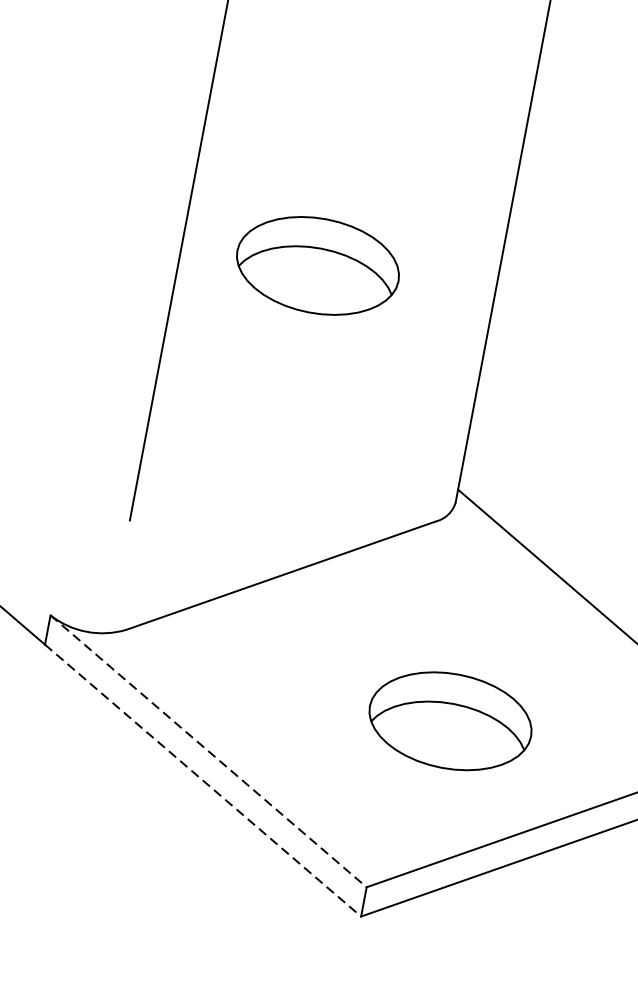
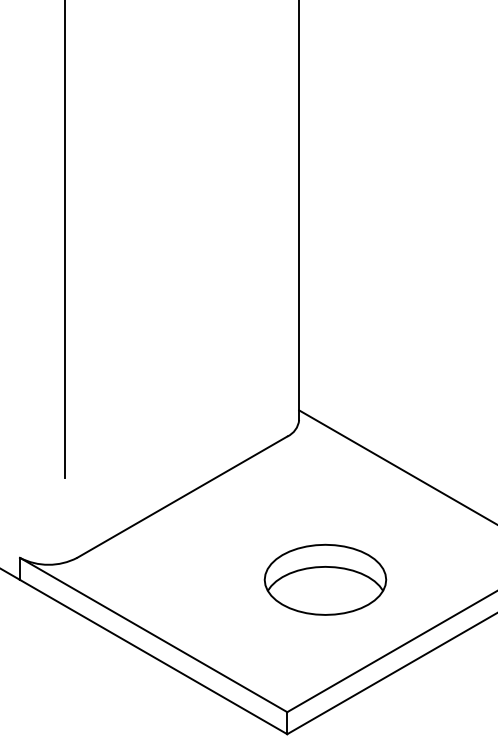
part: (318, 265) -> (166, 266), removed
line: (209, 752) -> (154, 635), dashed -> solid
line: (204, 781) -> (154, 657), dashed -> solid

